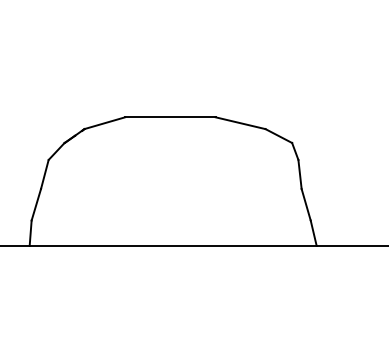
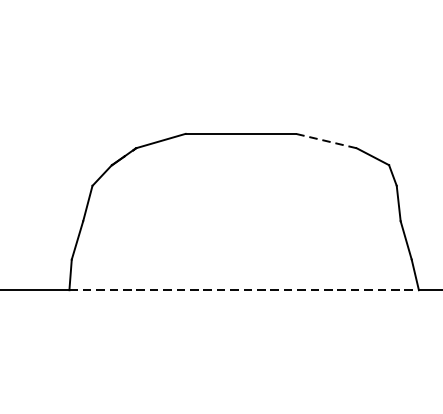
line: (240, 123) -> (326, 141), solid -> dashed
line: (173, 245) -> (244, 290), solid -> dashed

